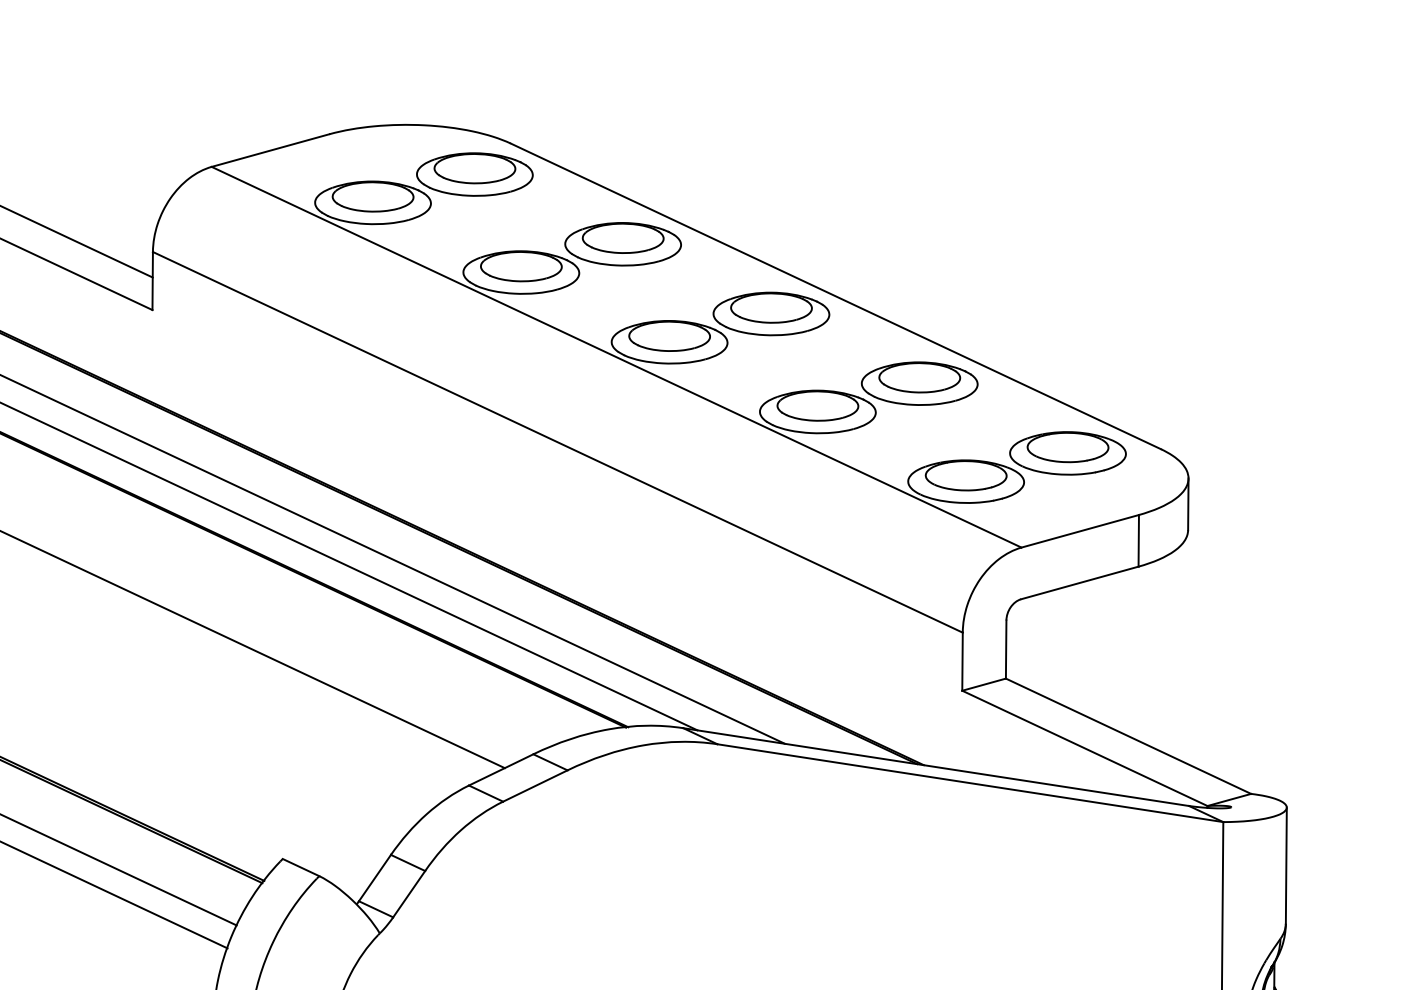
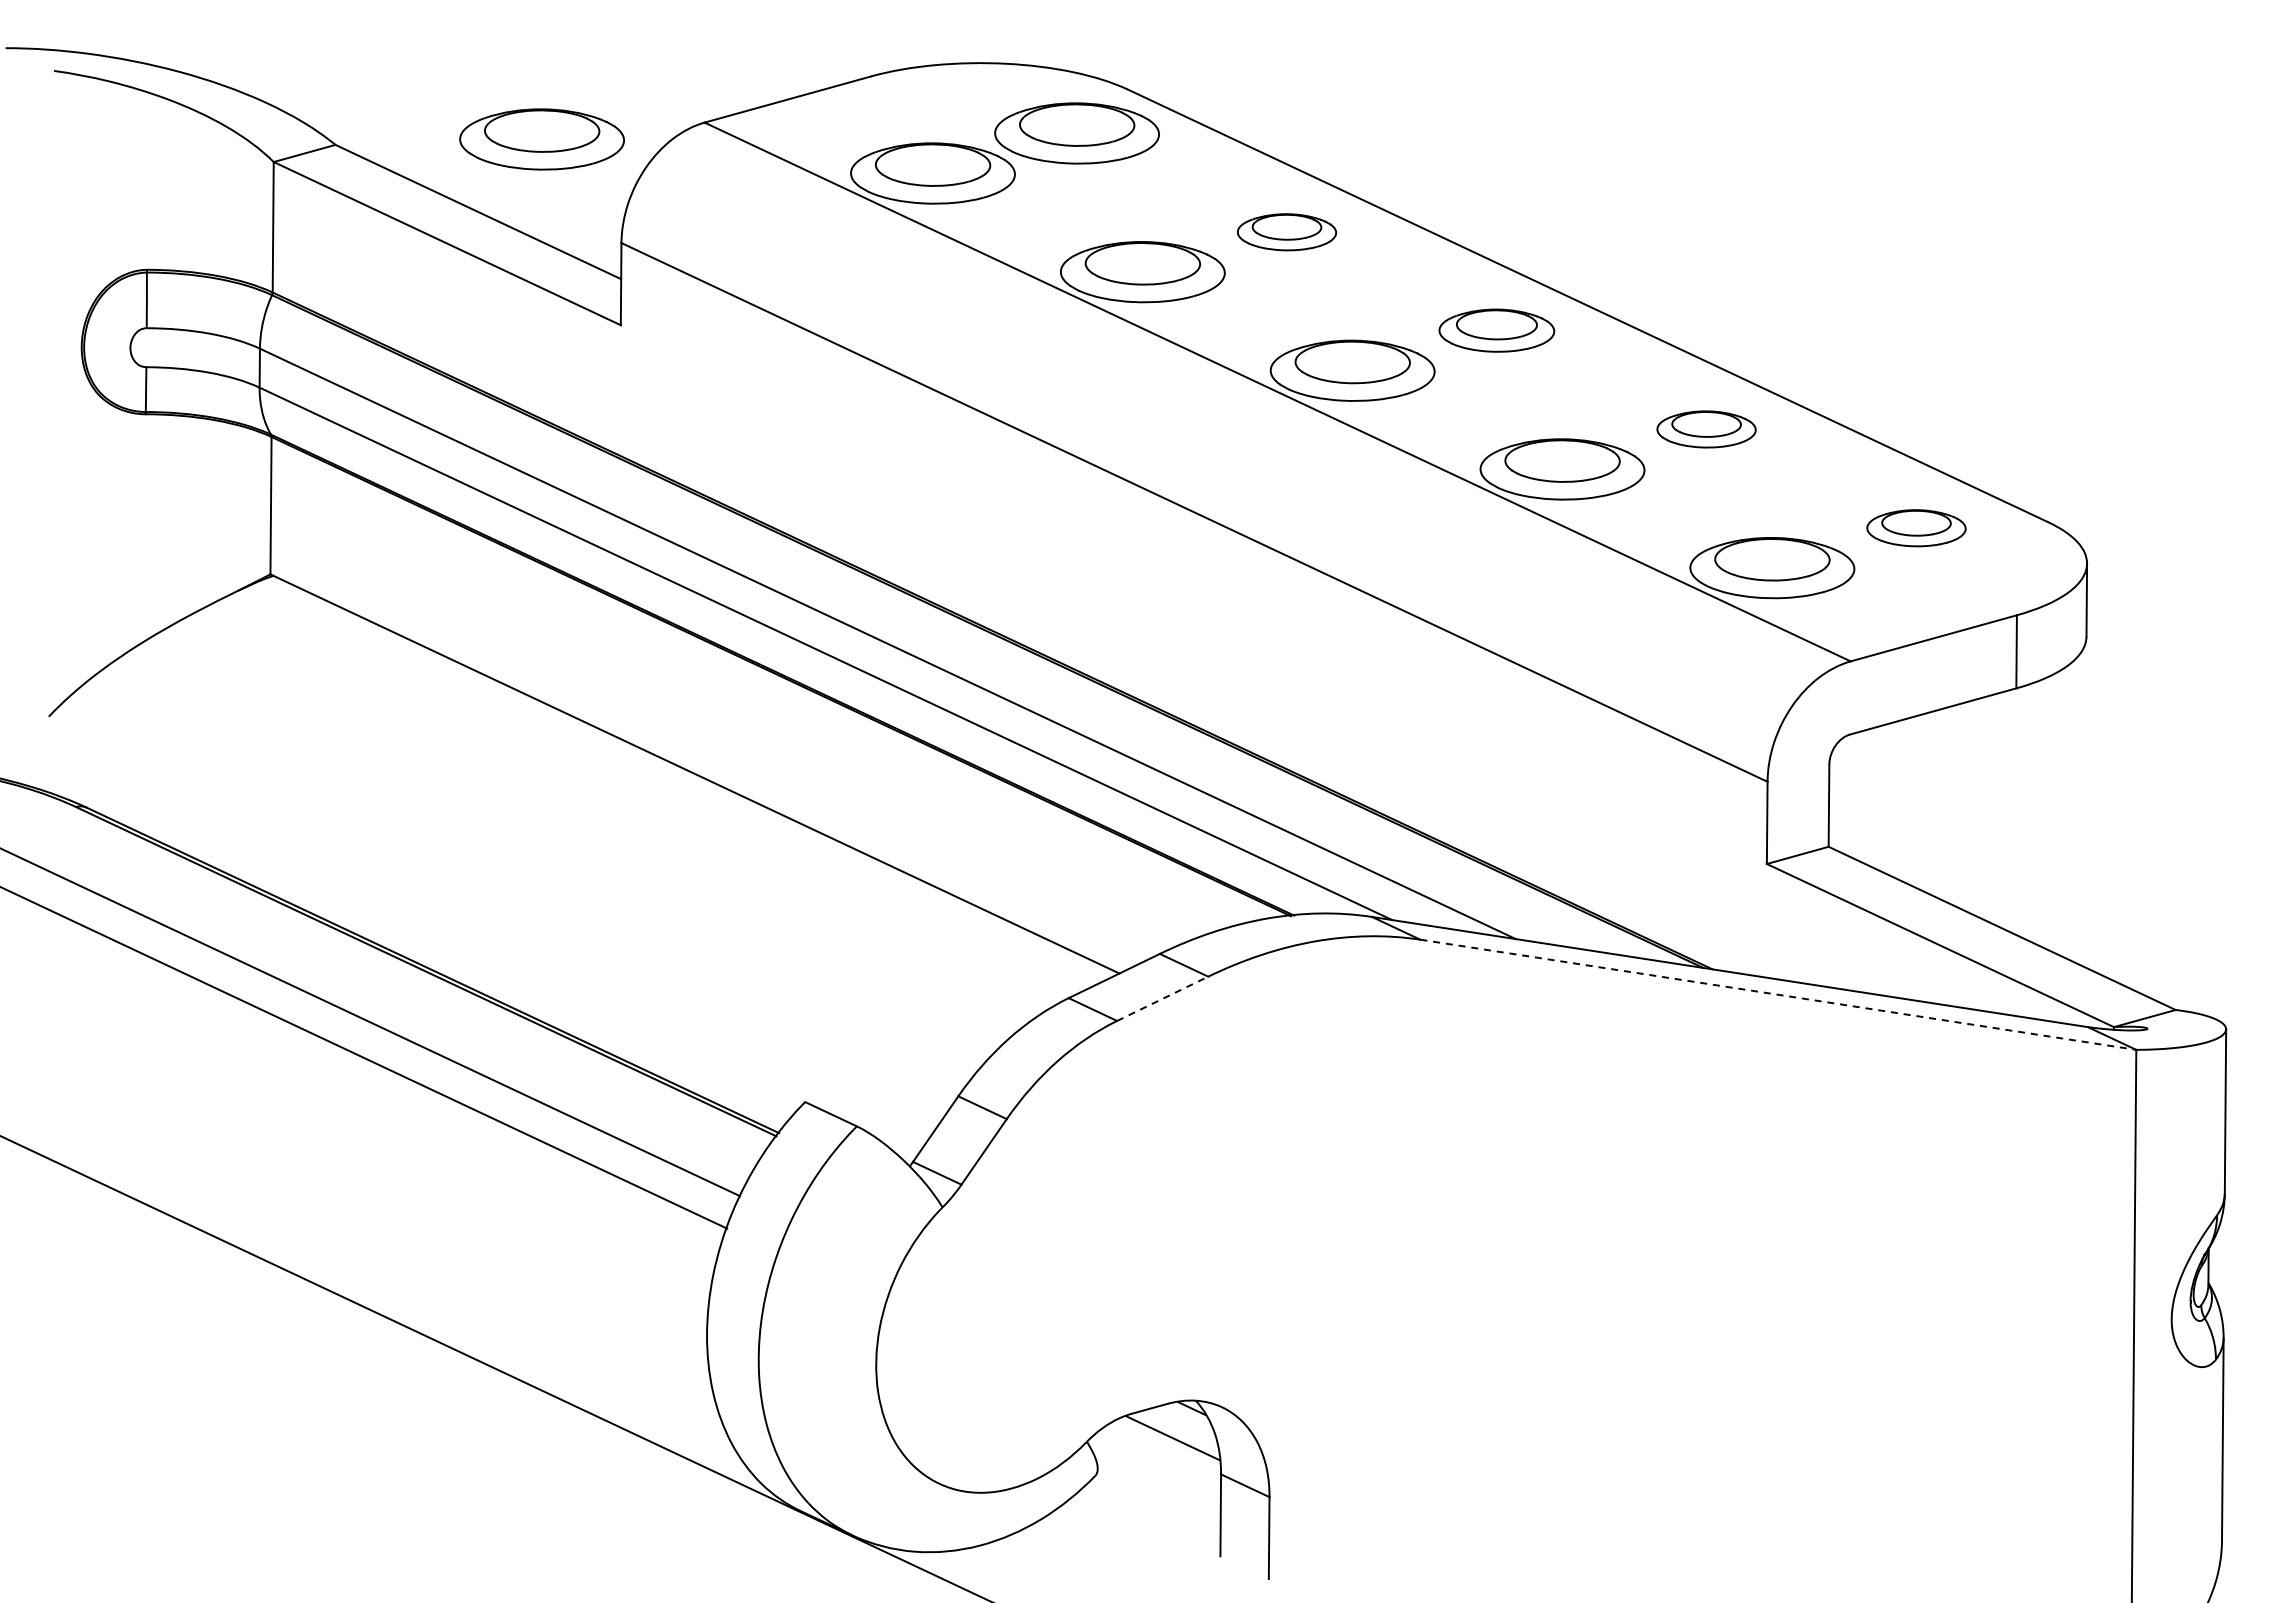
part: (96, 178) -> (541, 139), added
part: (622, 244) -> (1286, 232), size x0.6
part: (771, 313) -> (1496, 330), size x0.7
part: (919, 383) -> (1706, 429), size x0.6
part: (1068, 453) -> (1916, 528), size x0.6
line: (970, 782) -> (1778, 994), solid -> dashed
line: (535, 785) -> (1162, 998), solid -> dashed

